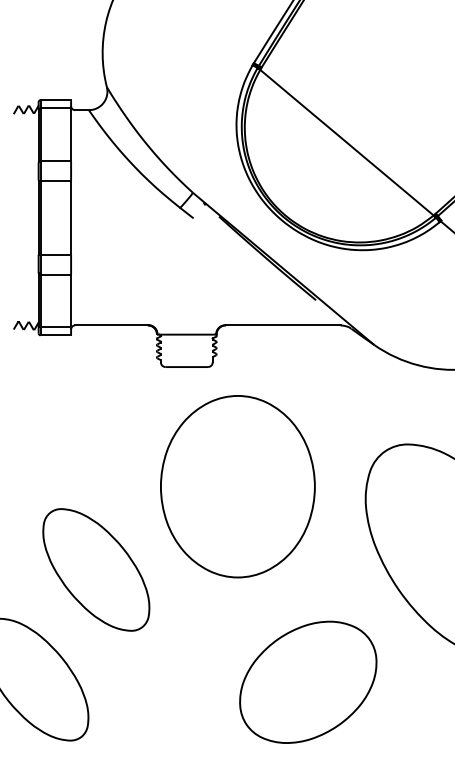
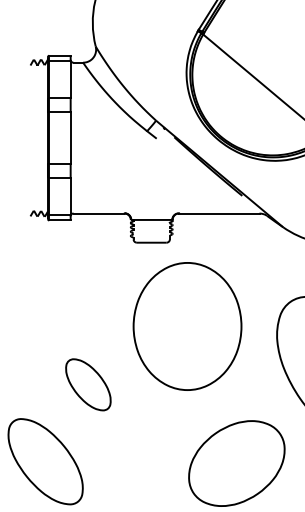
part: (96, 569) -> (88, 384), size x0.6

